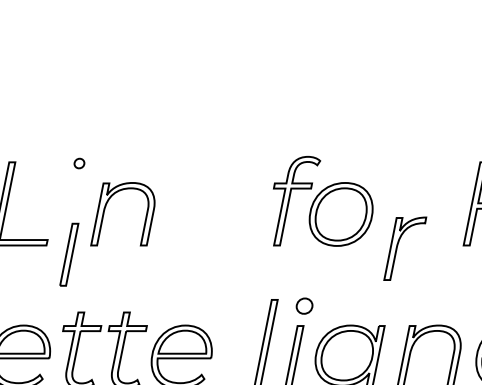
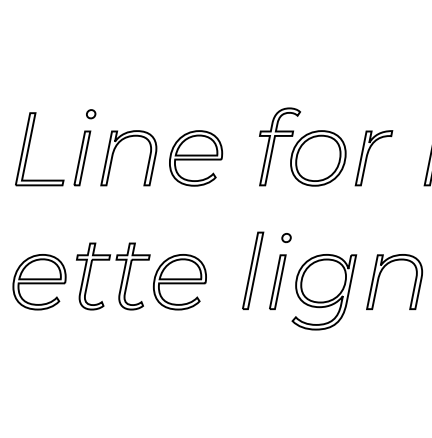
part: (200, 214) -> (196, 158), added
part: (404, 249) -> (373, 158), moved
part: (69, 254) -> (82, 158), moved
part: (304, 305) -> (286, 237), size x0.62

